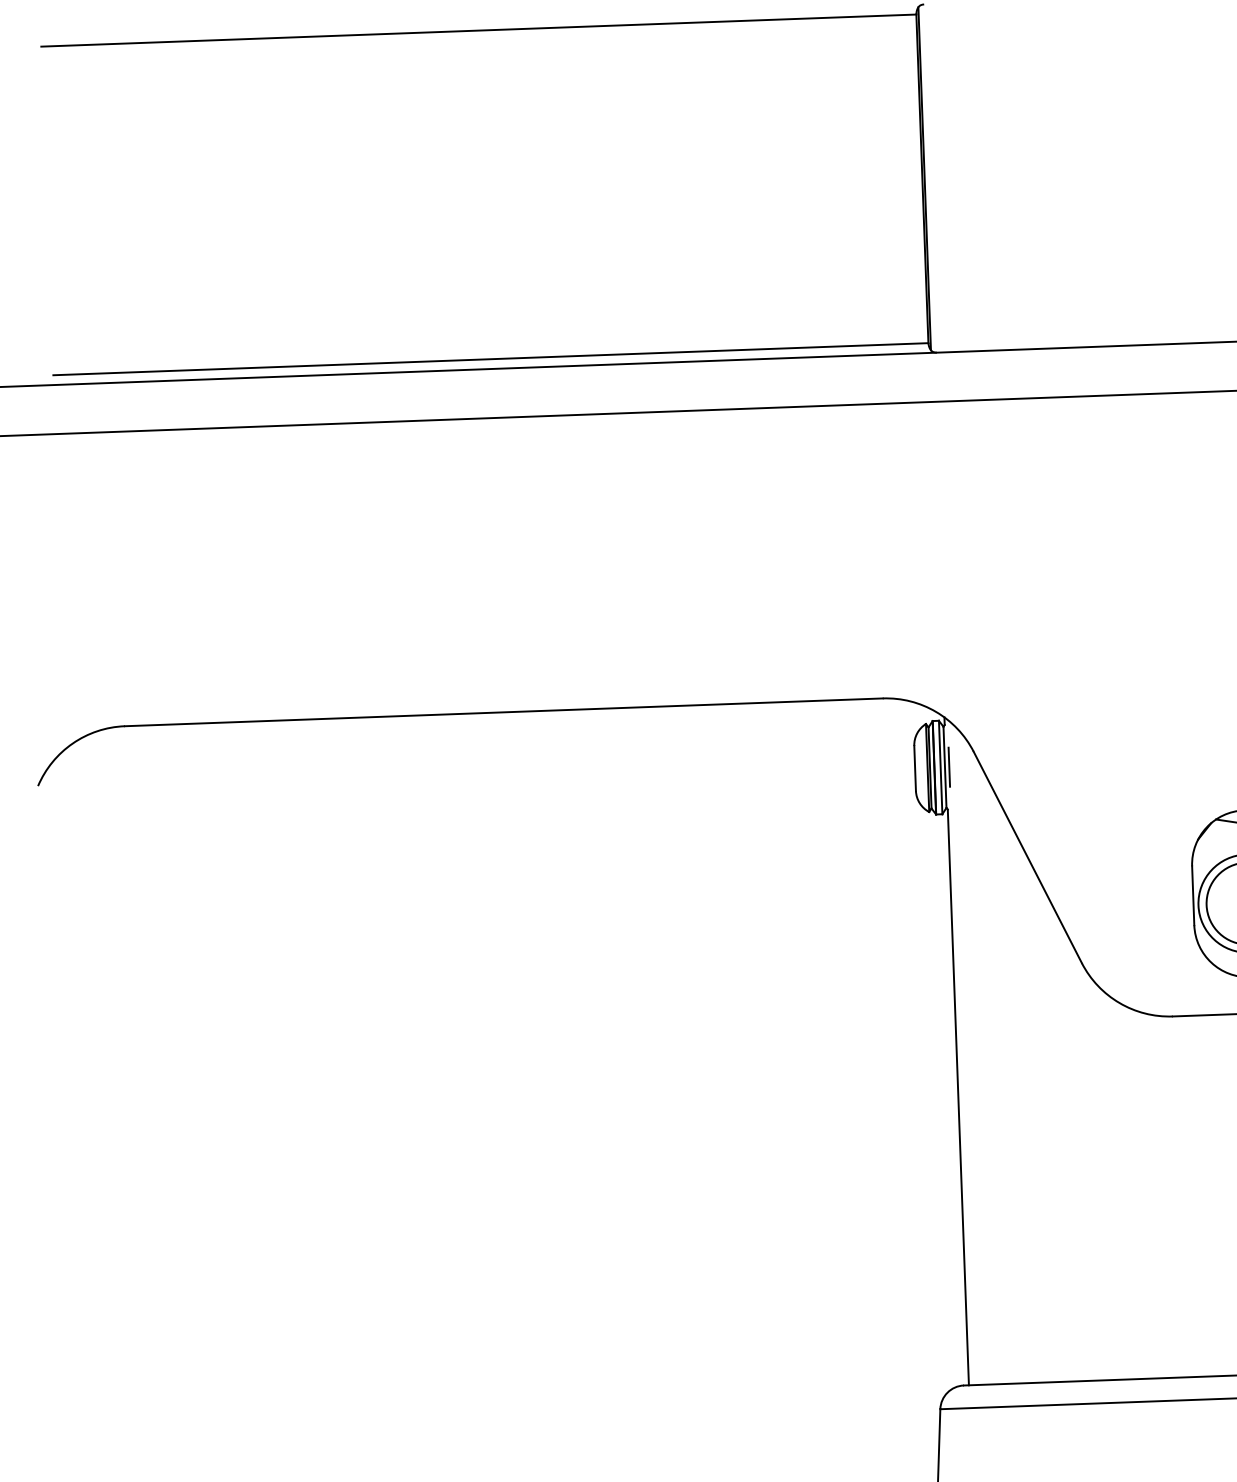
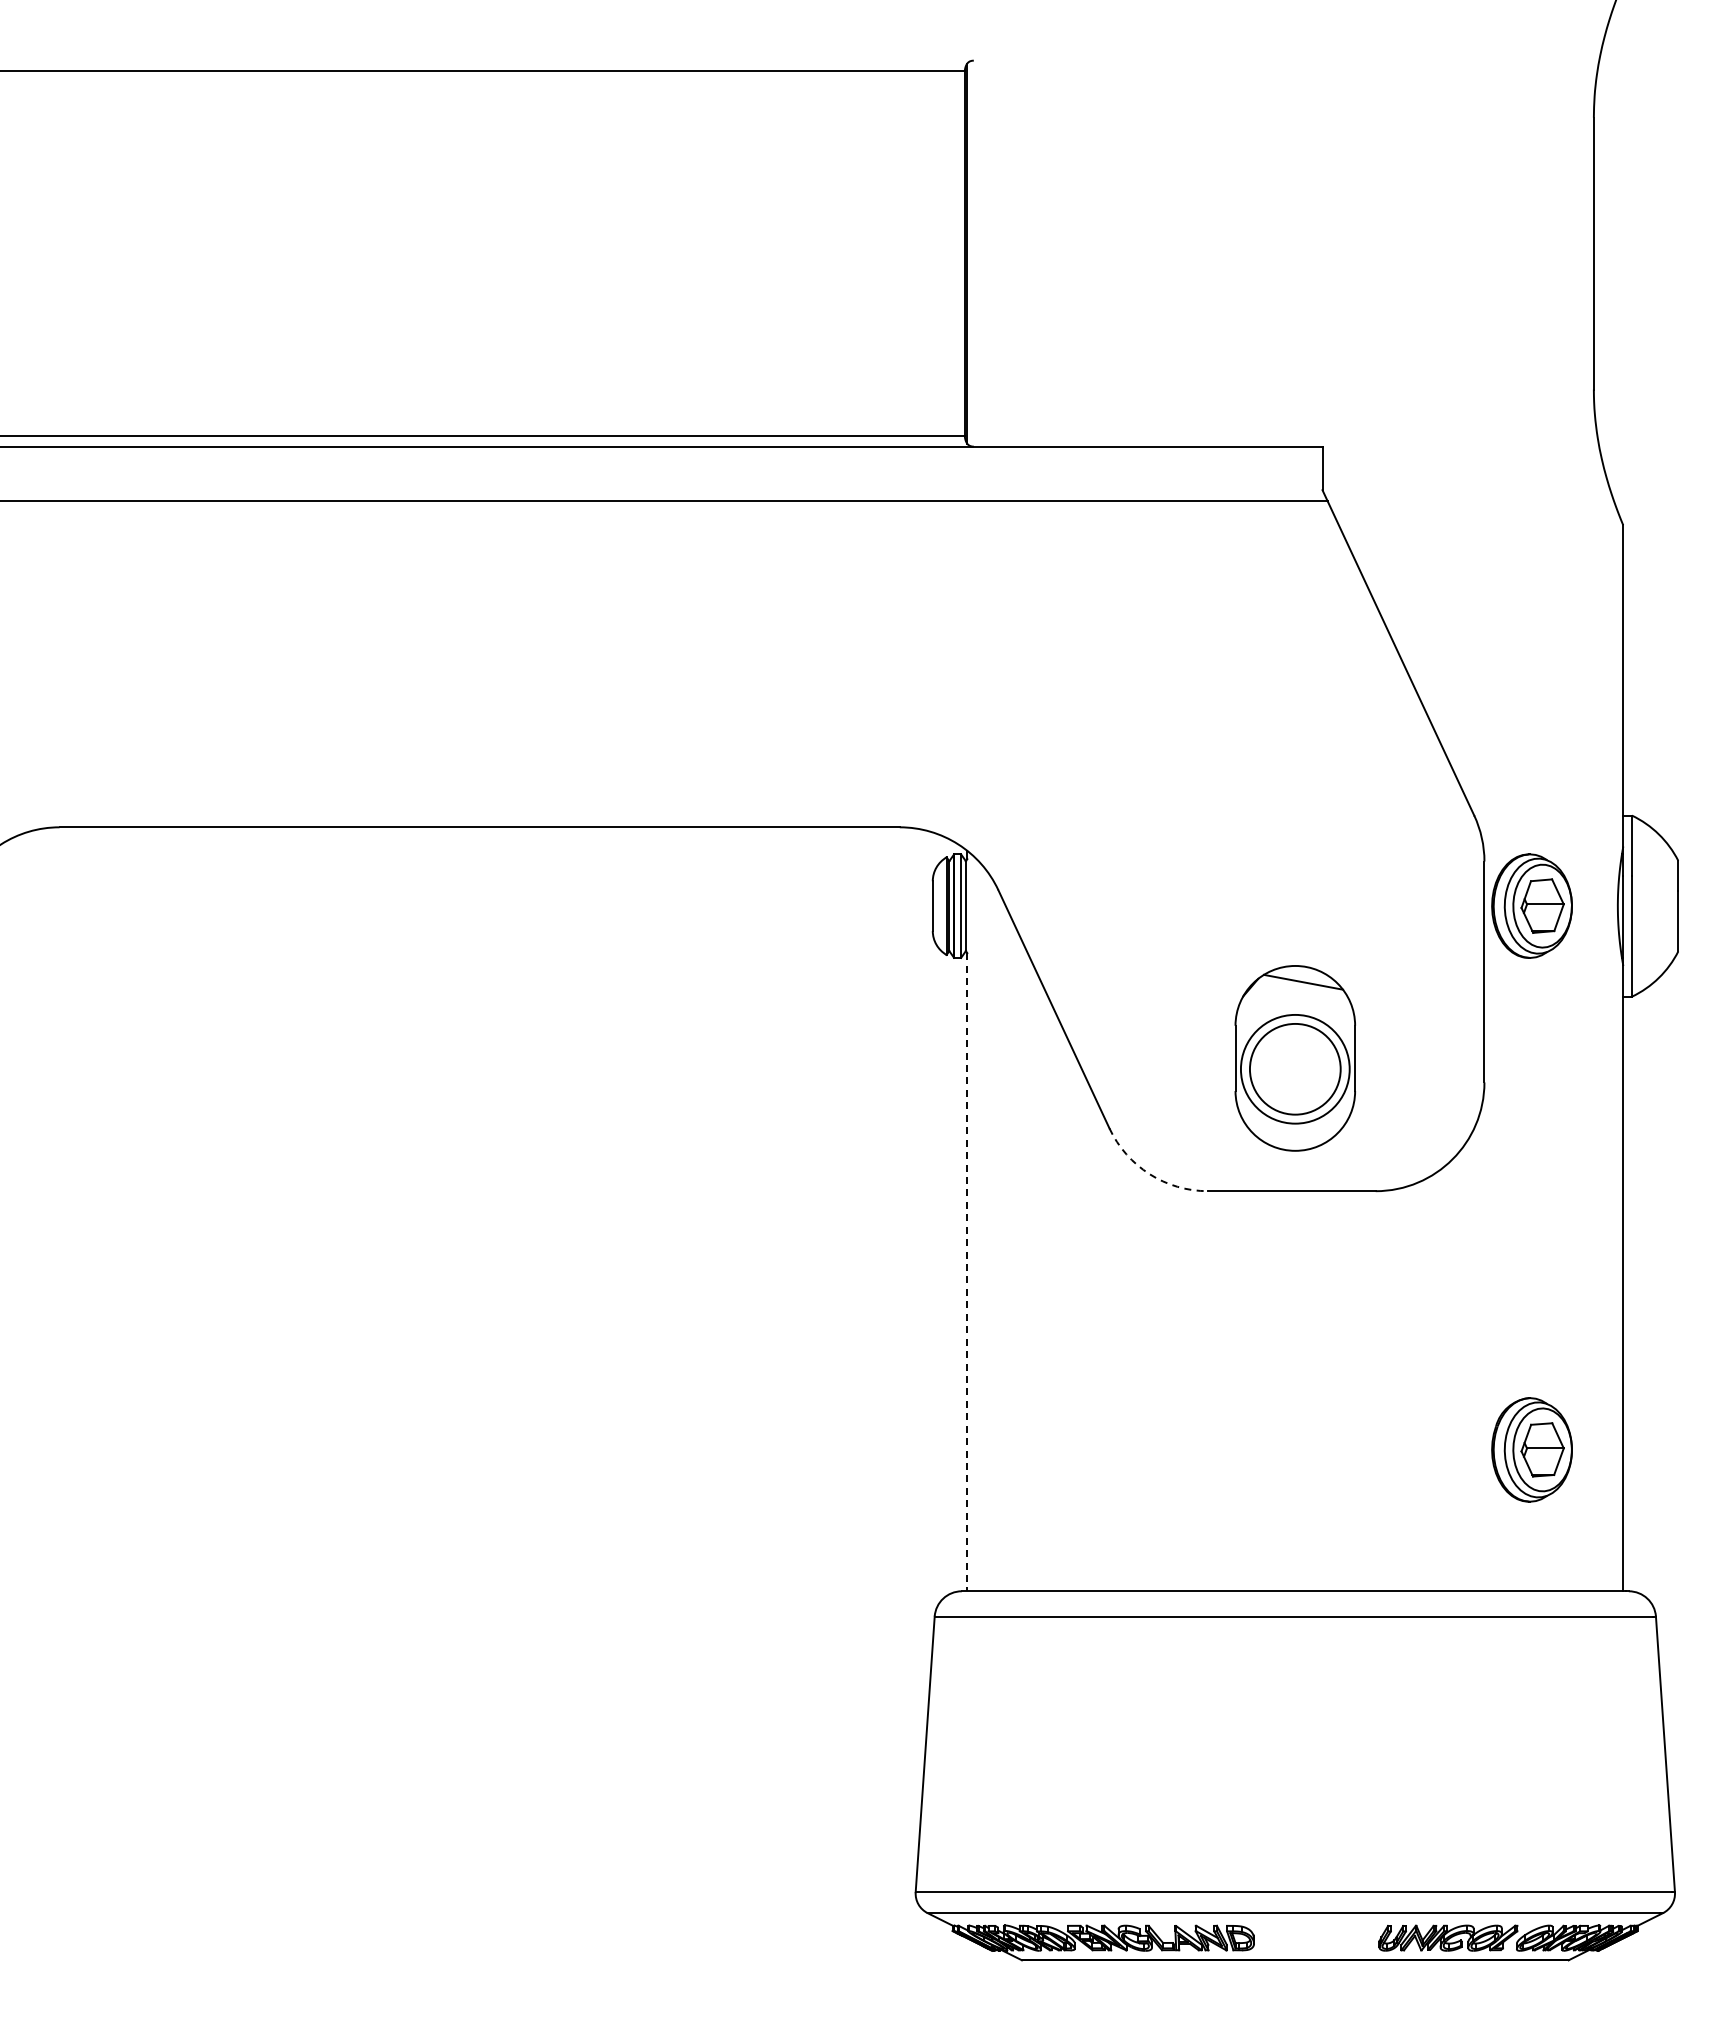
line: (949, 766) -> (970, 905), removed
arc: (1119, 1003) -> (1149, 1174), solid -> dashed
line: (958, 1097) -> (967, 1272), solid -> dashed

